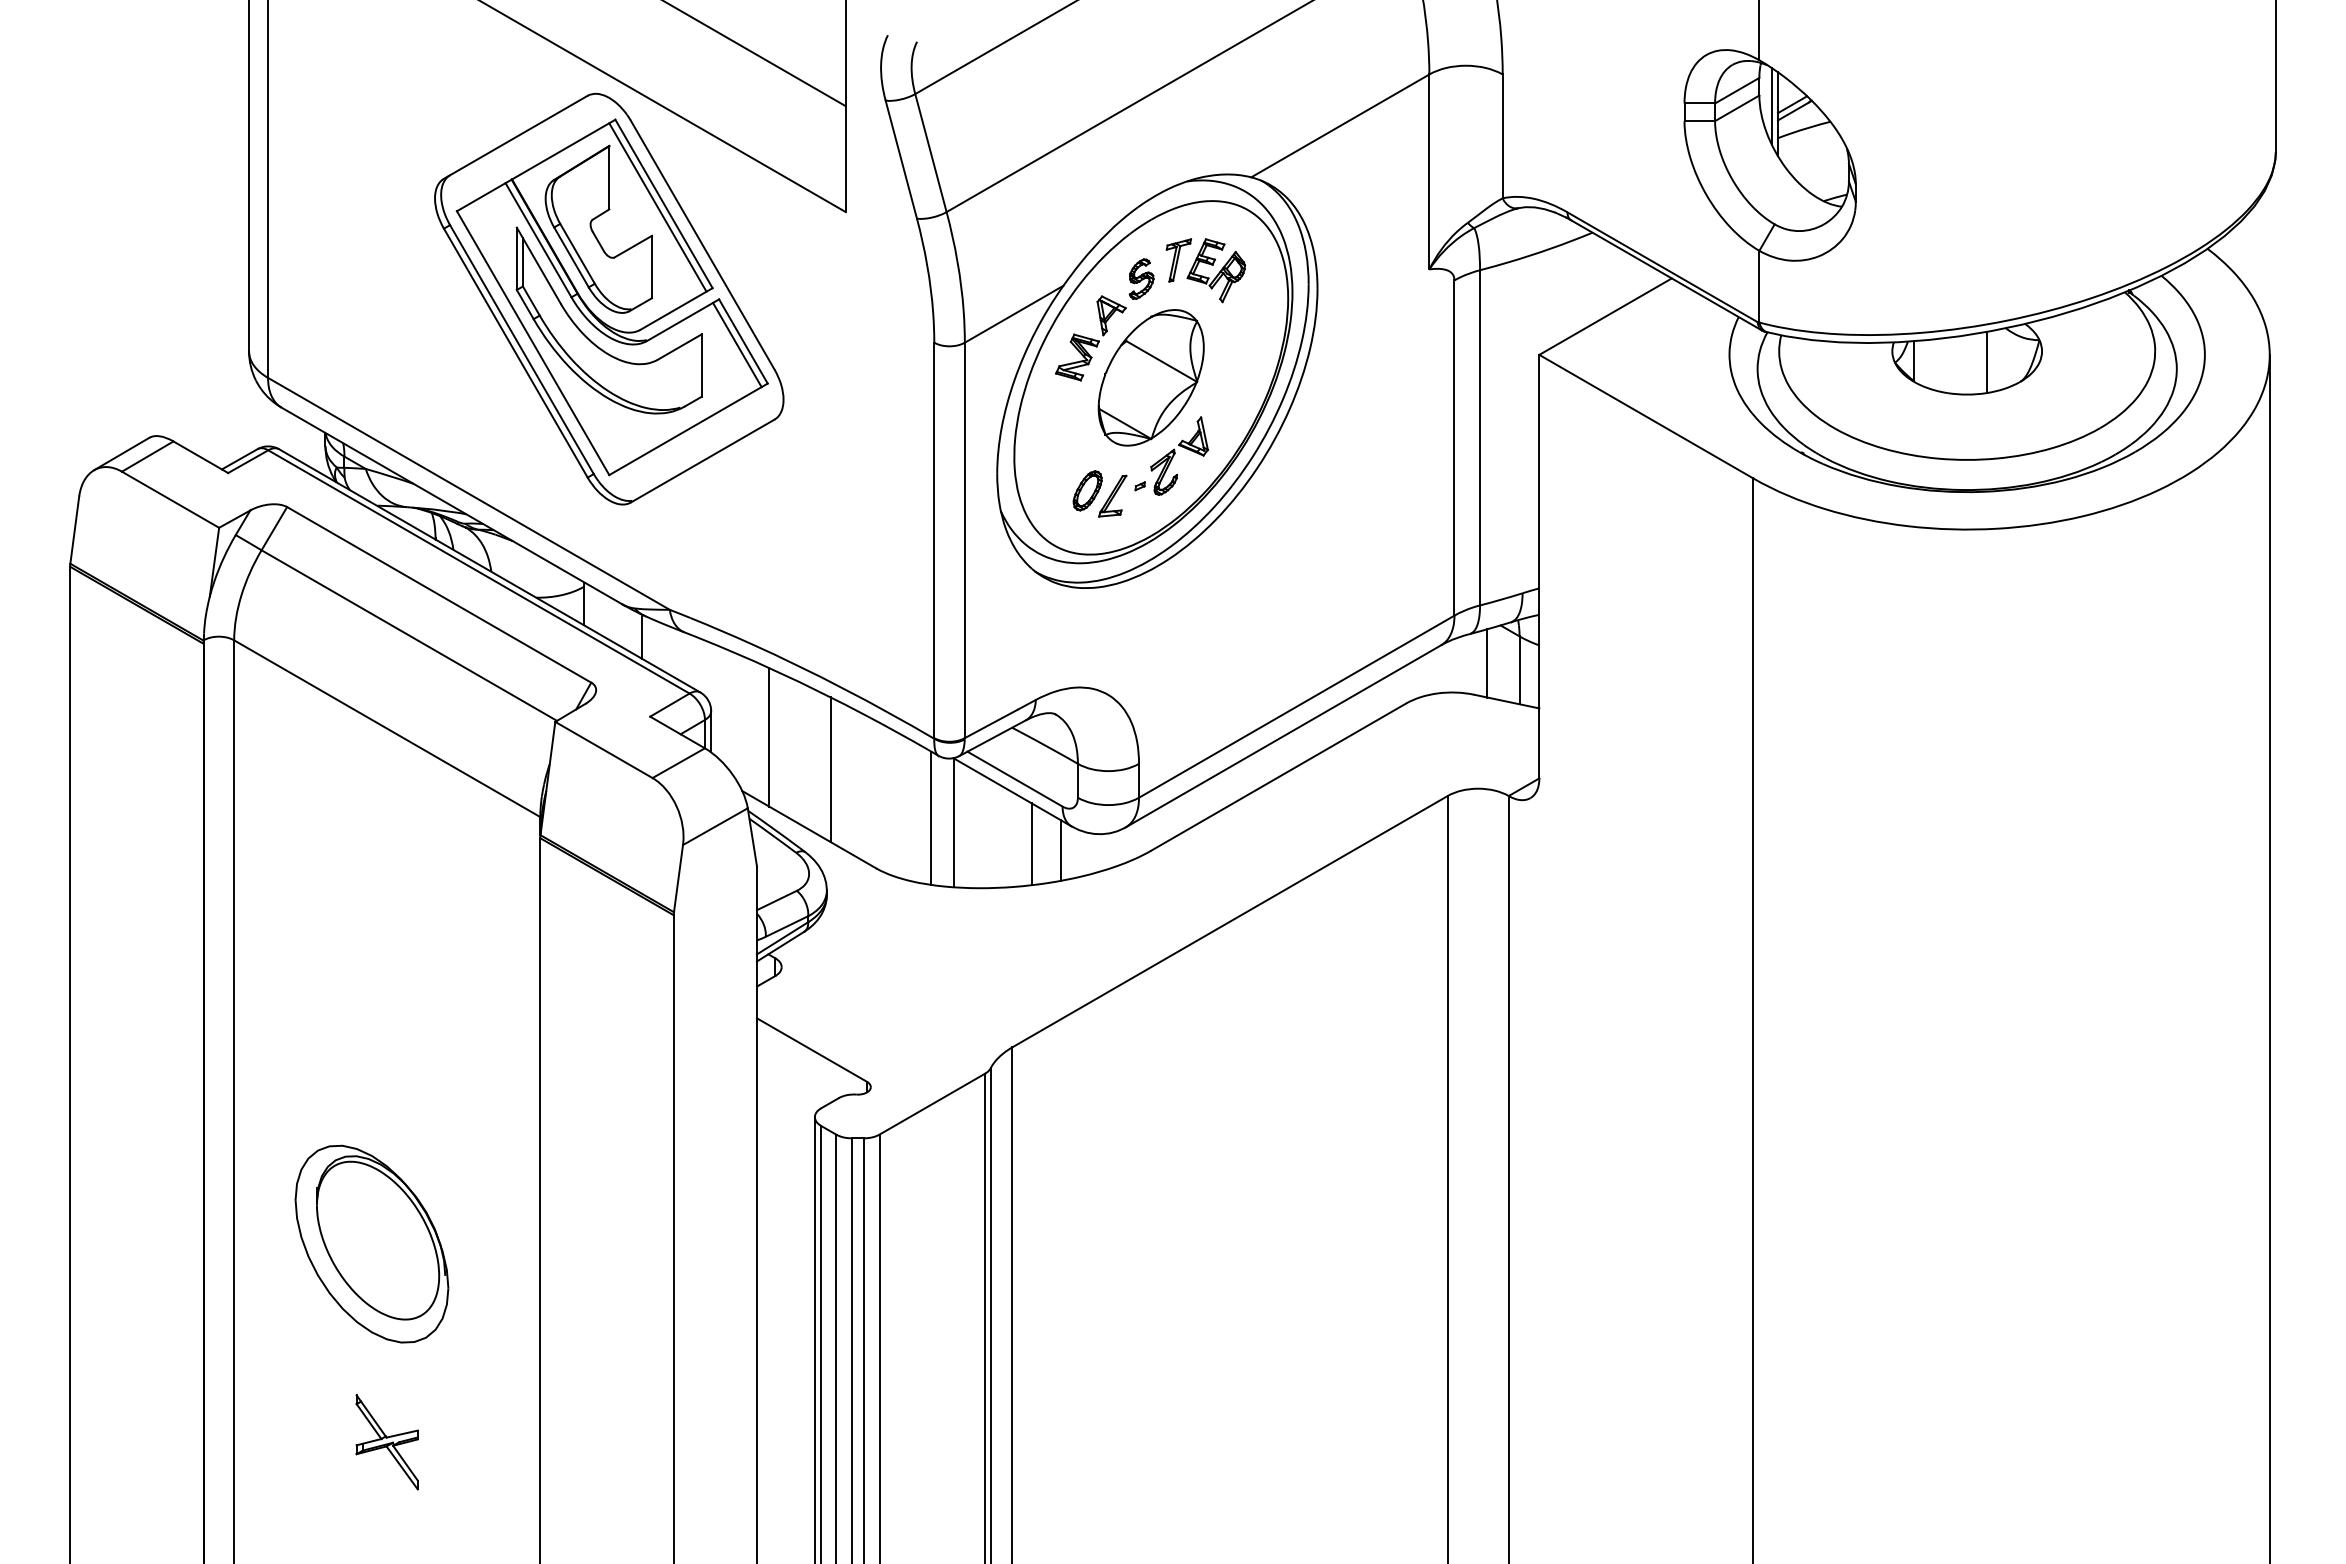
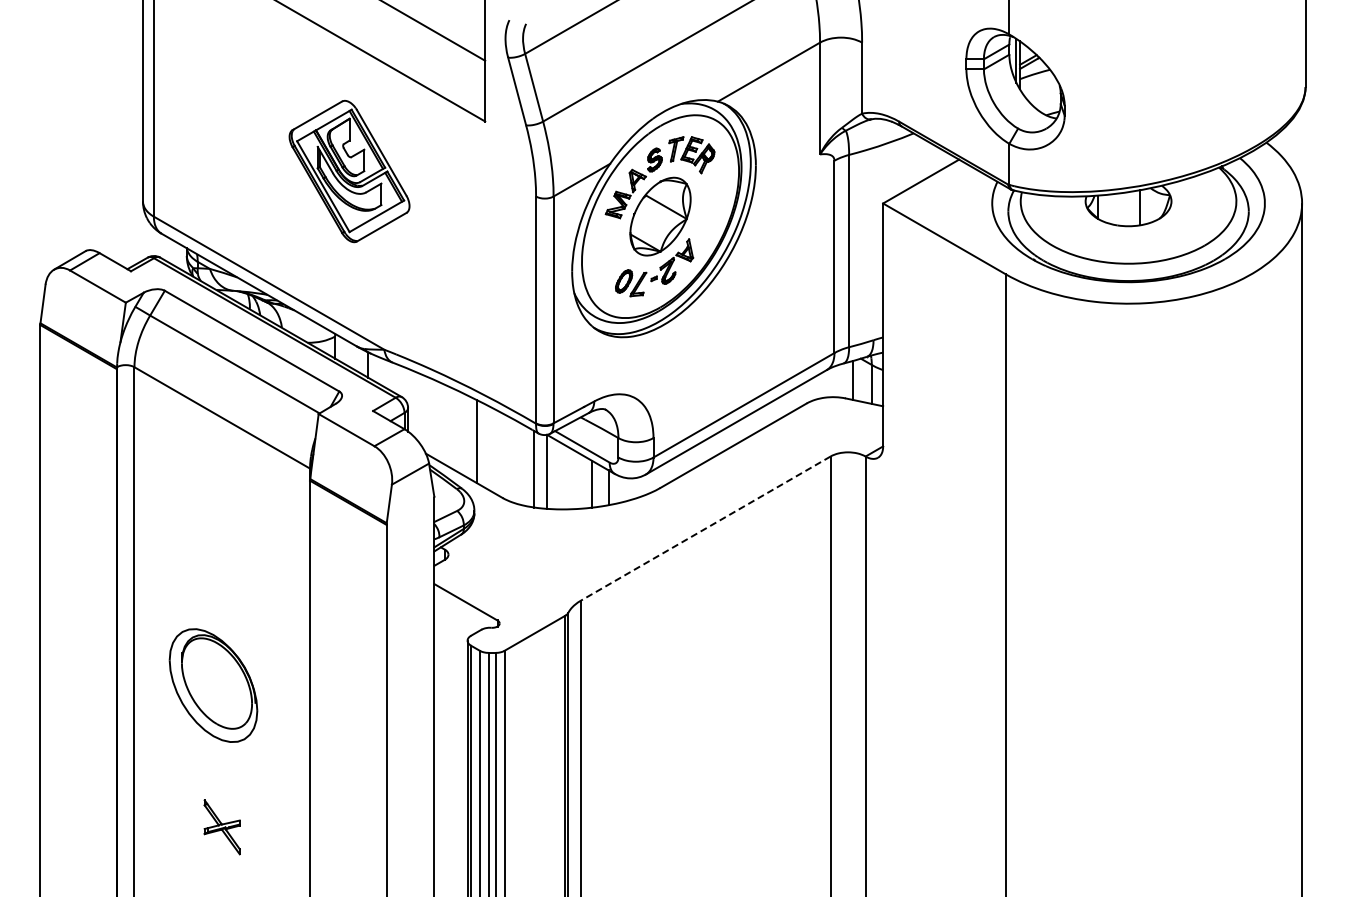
part: (609, 299) -> (349, 171), size x0.6
line: (769, 736) -> (441, 422), removed
line: (1229, 921) -> (705, 528), solid -> dashed
part: (371, 1243) -> (213, 685), moved

